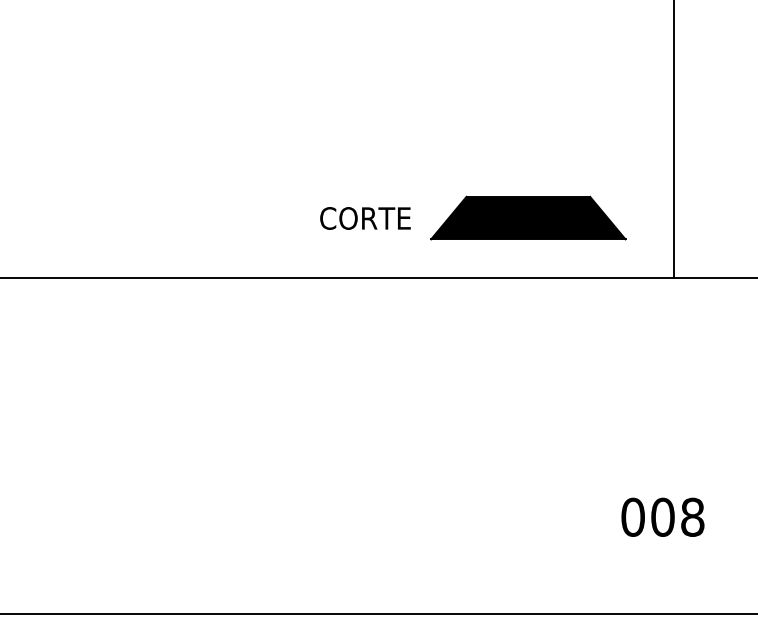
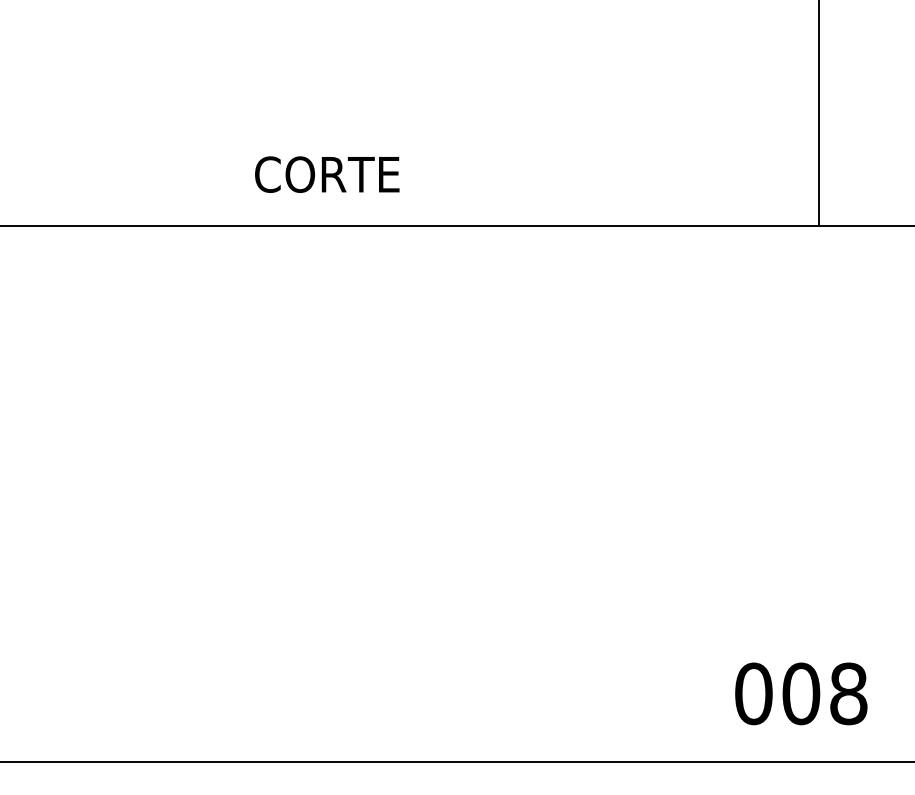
part: (528, 217) -> (587, 130), removed
text: (365, 218) -> (327, 174), moved
text: (662, 516) -> (800, 692), moved

